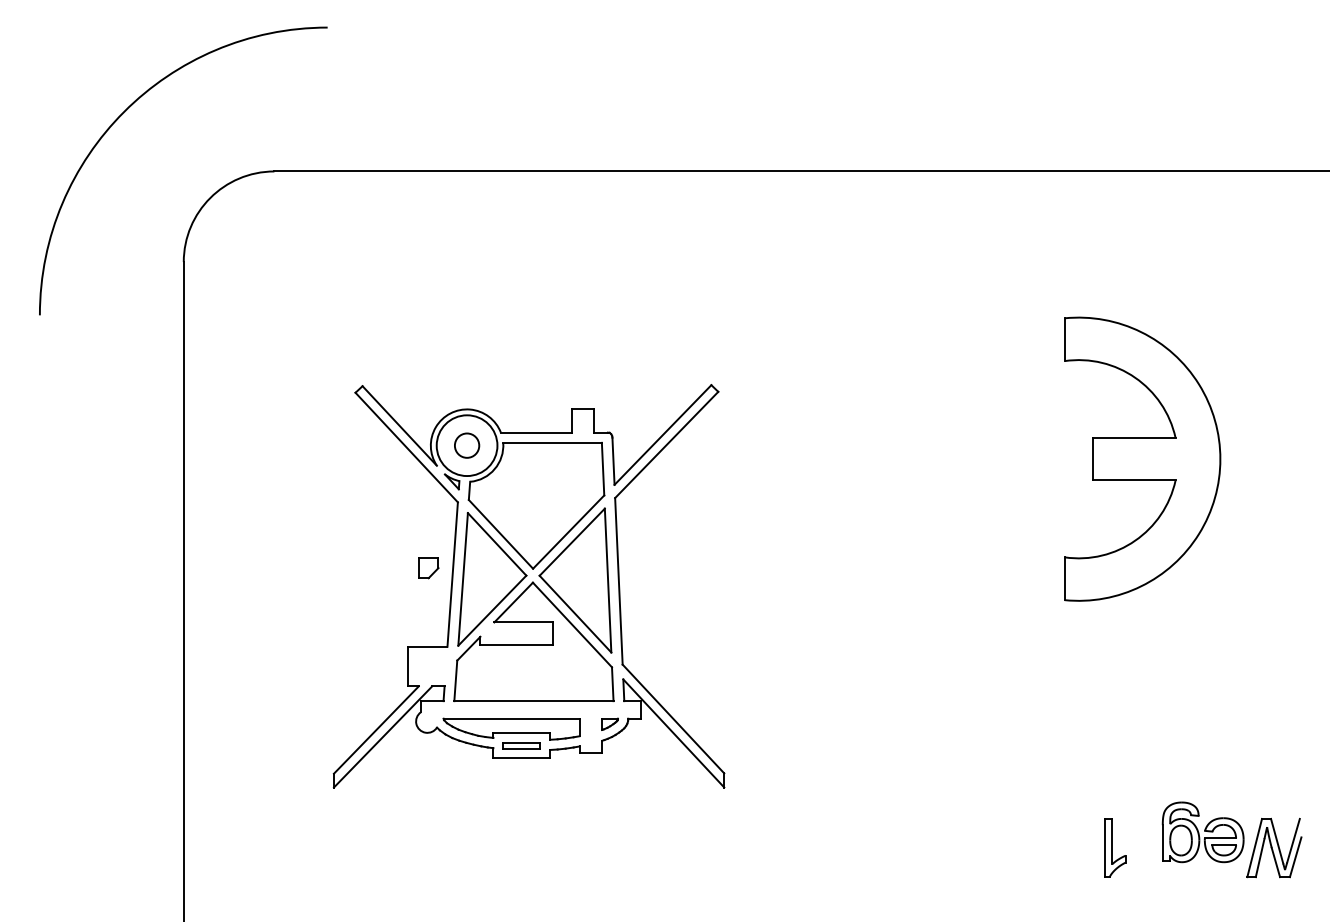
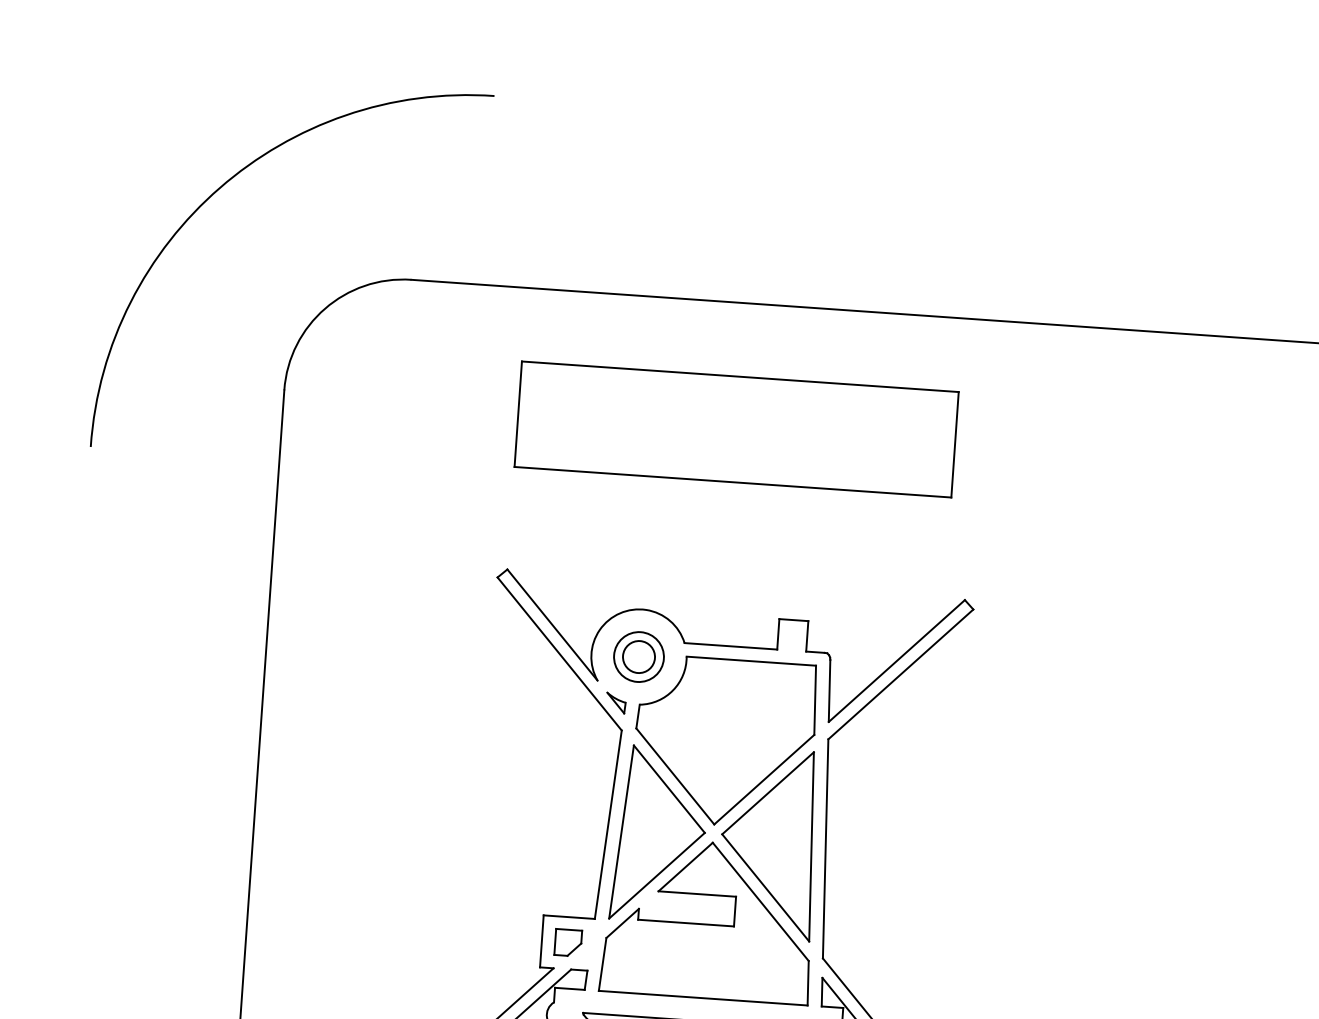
part: (529, 267) -> (737, 429), added
circle: (467, 445) -> (639, 656), size x0.62
part: (428, 568) -> (568, 943), moved

